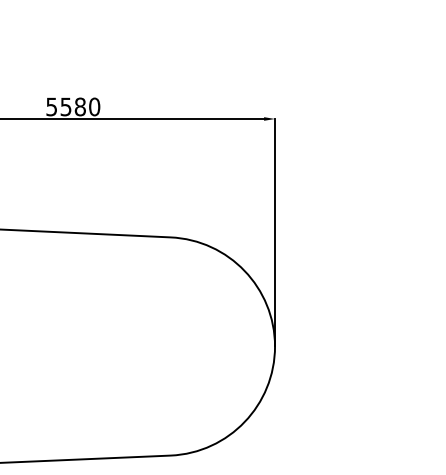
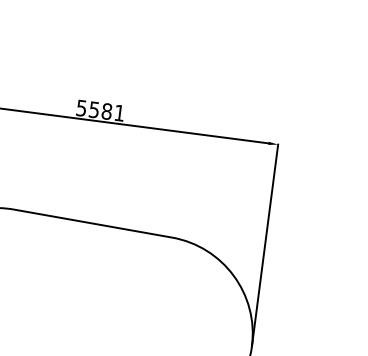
text: (94, 106) -> (119, 112), 5580 -> 5581

